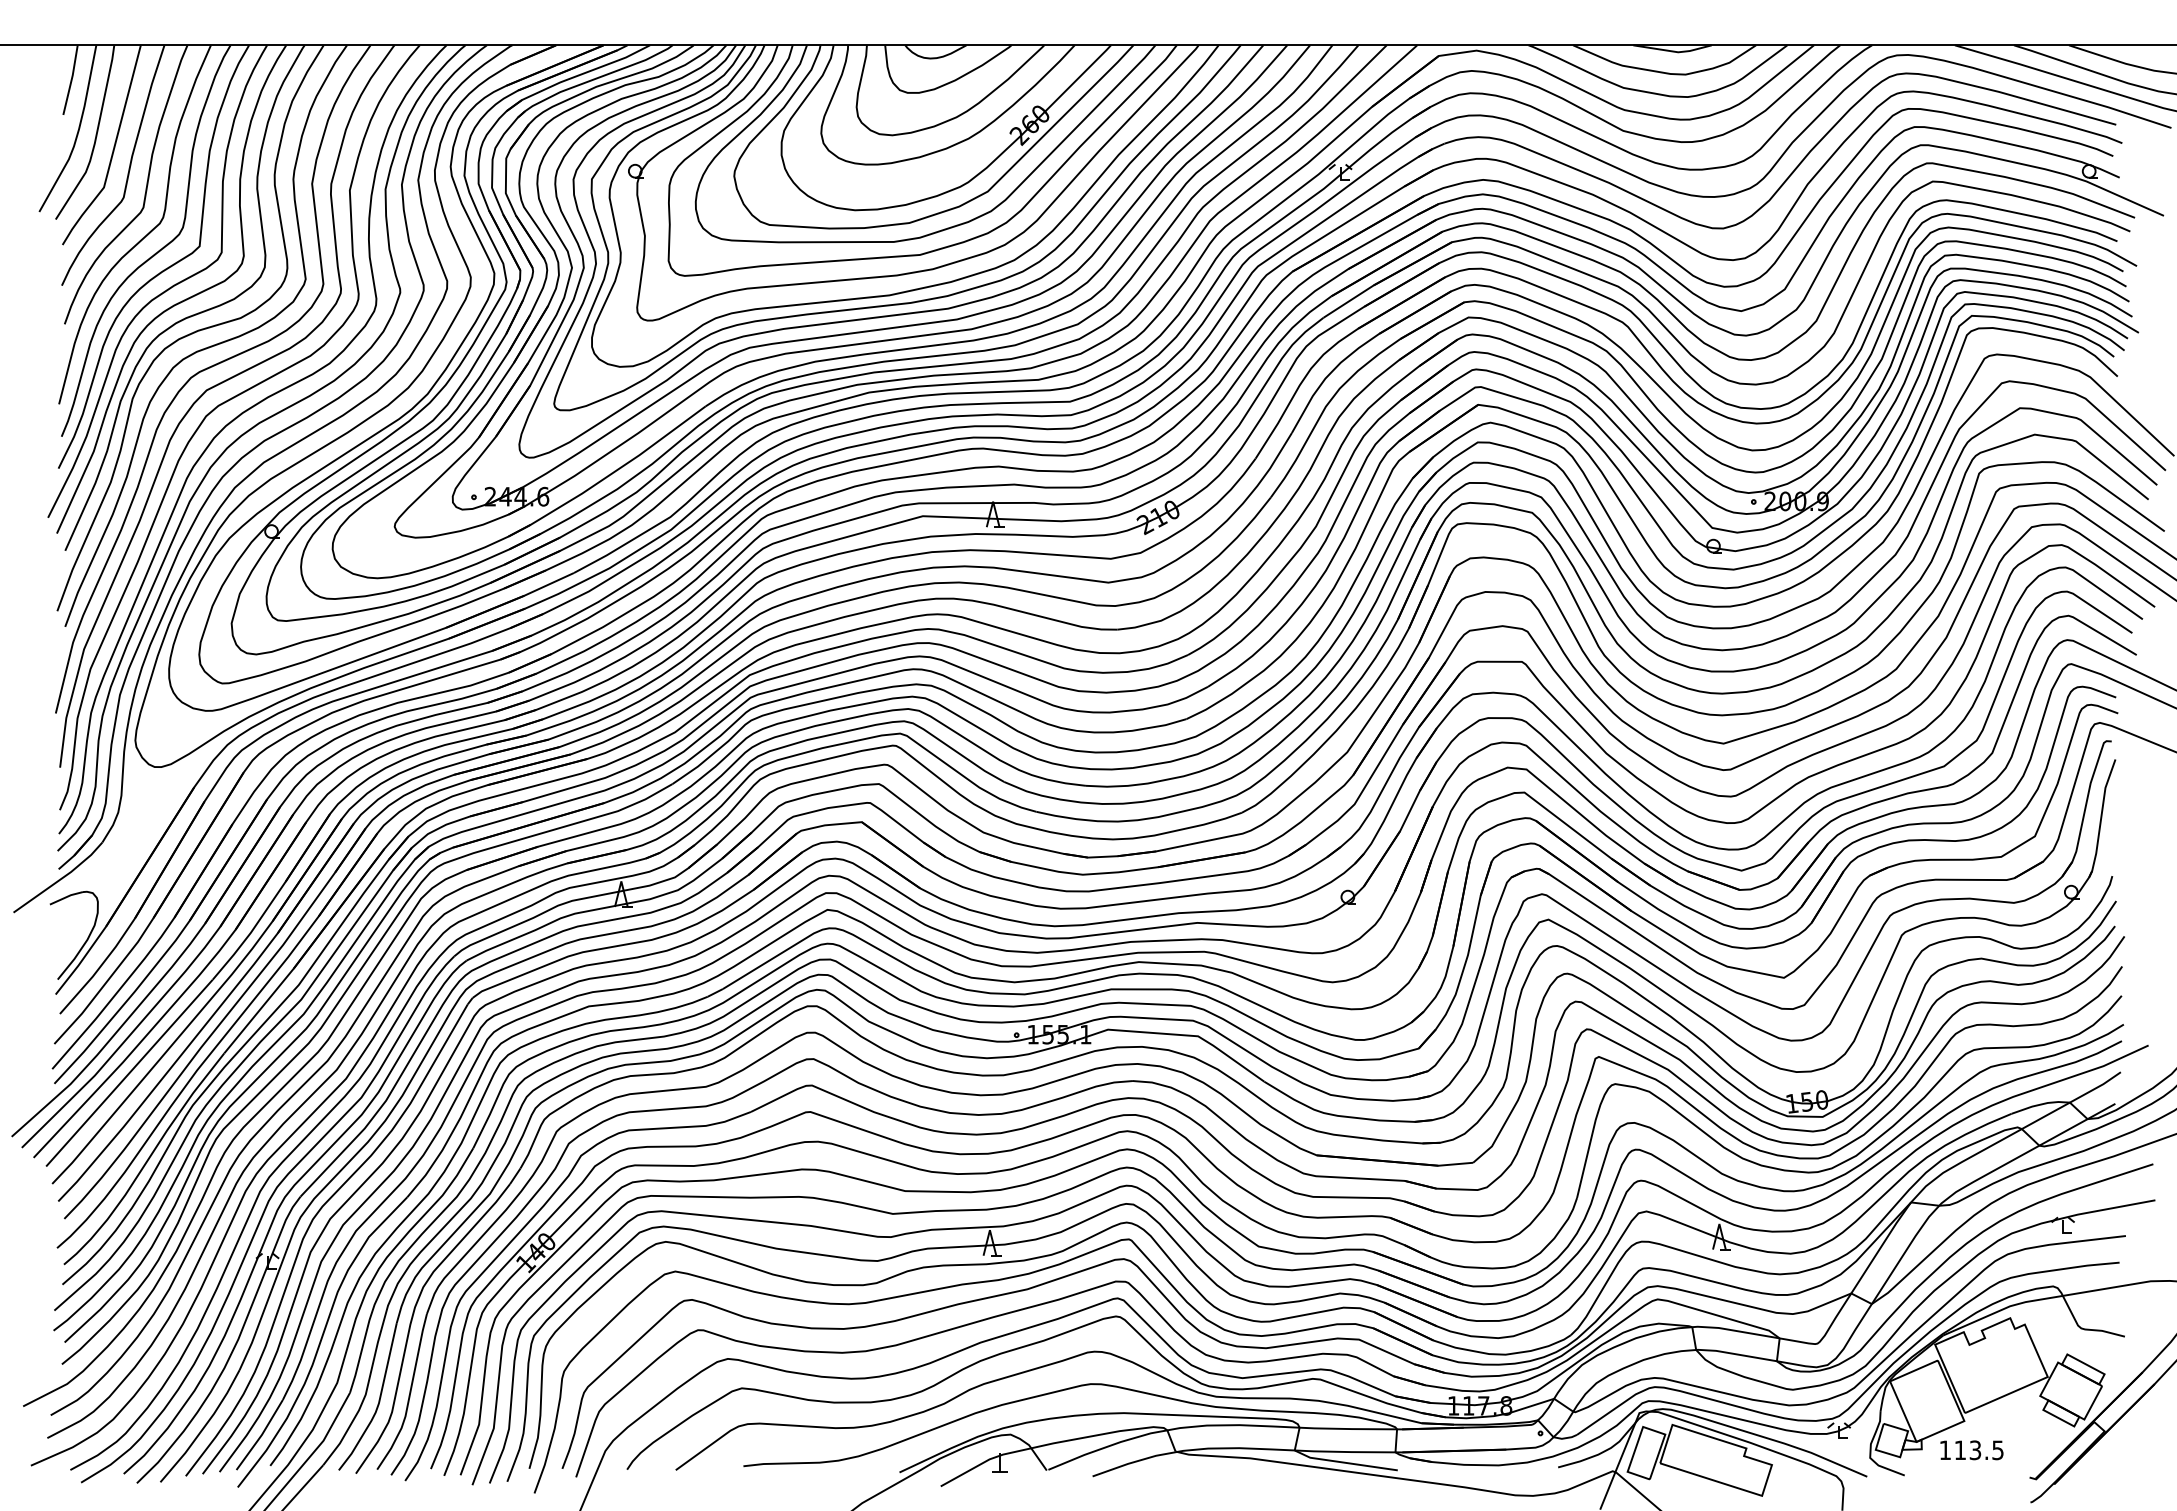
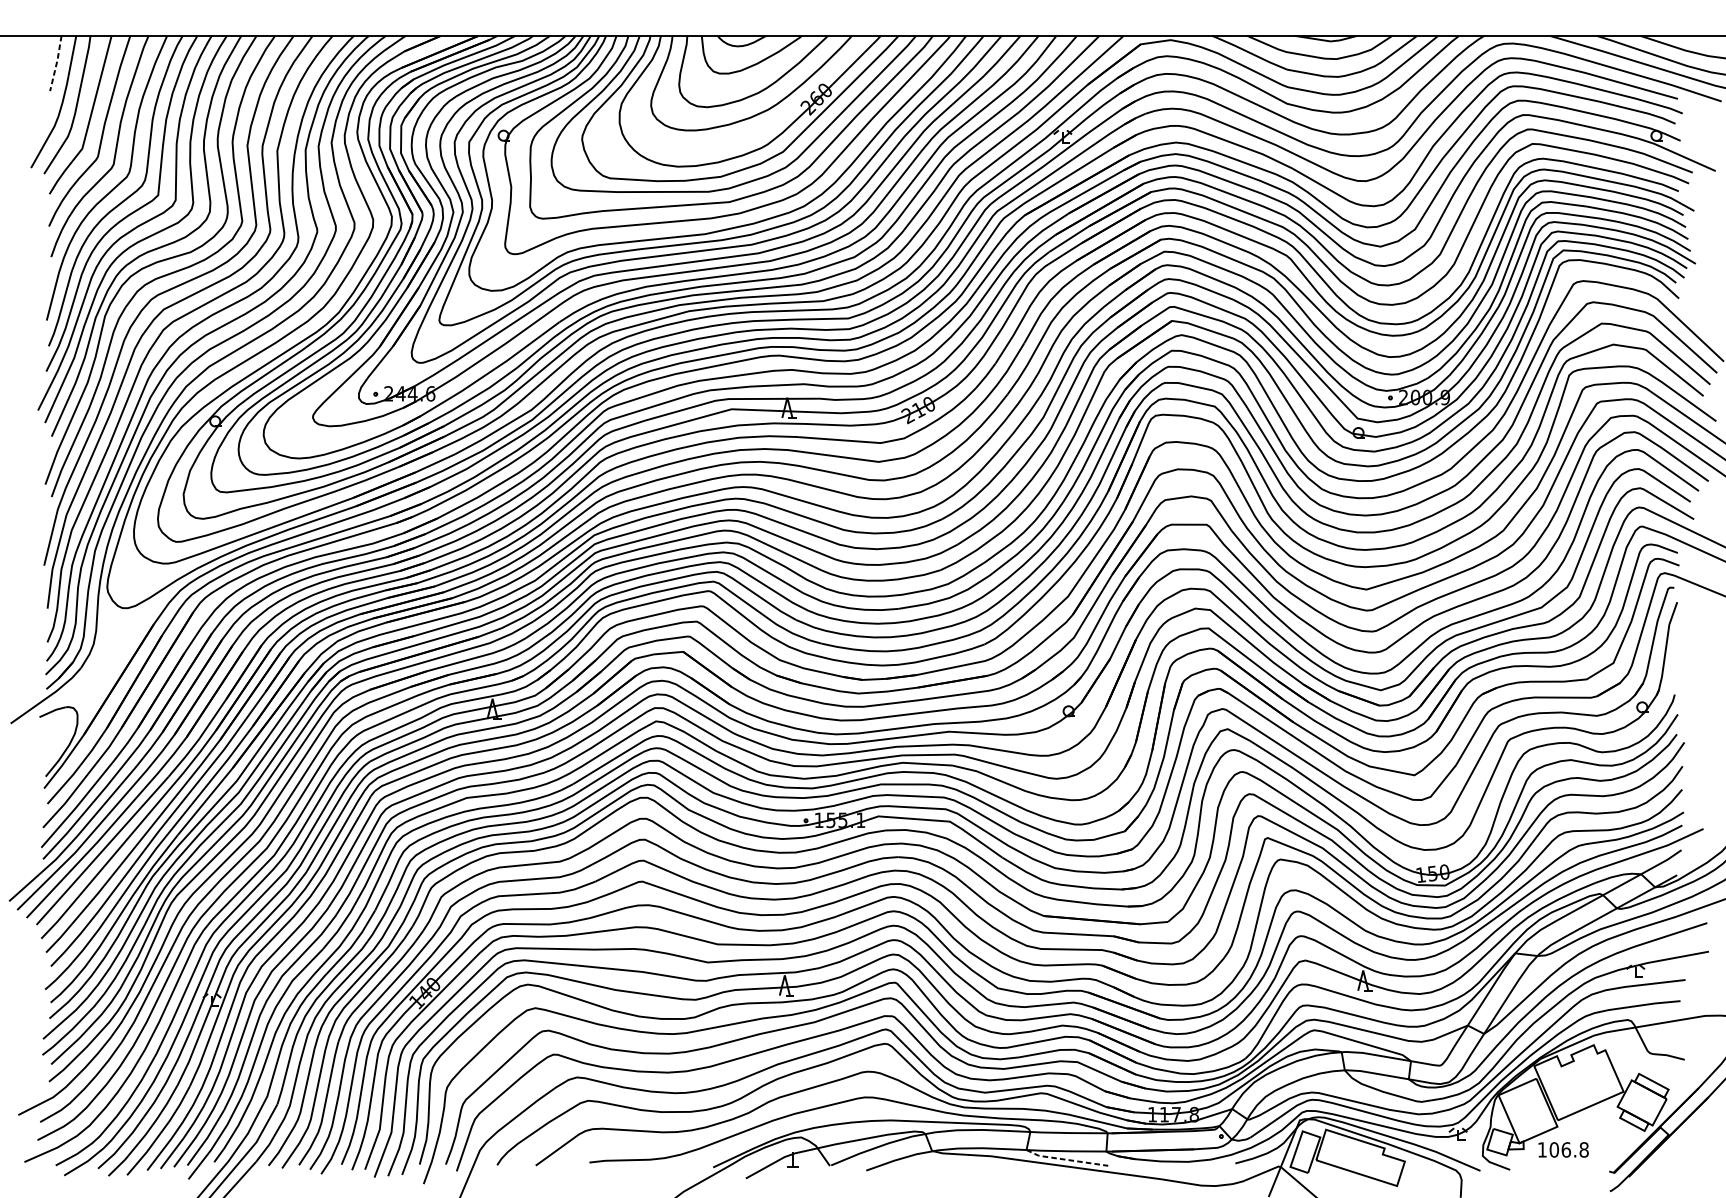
line: (71, 80) -> (56, 63), solid -> dashed
text: (1978, 1450) -> (1568, 1150), 113.5 -> 106.8
line: (1344, 1462) -> (1065, 1159), solid -> dashed

